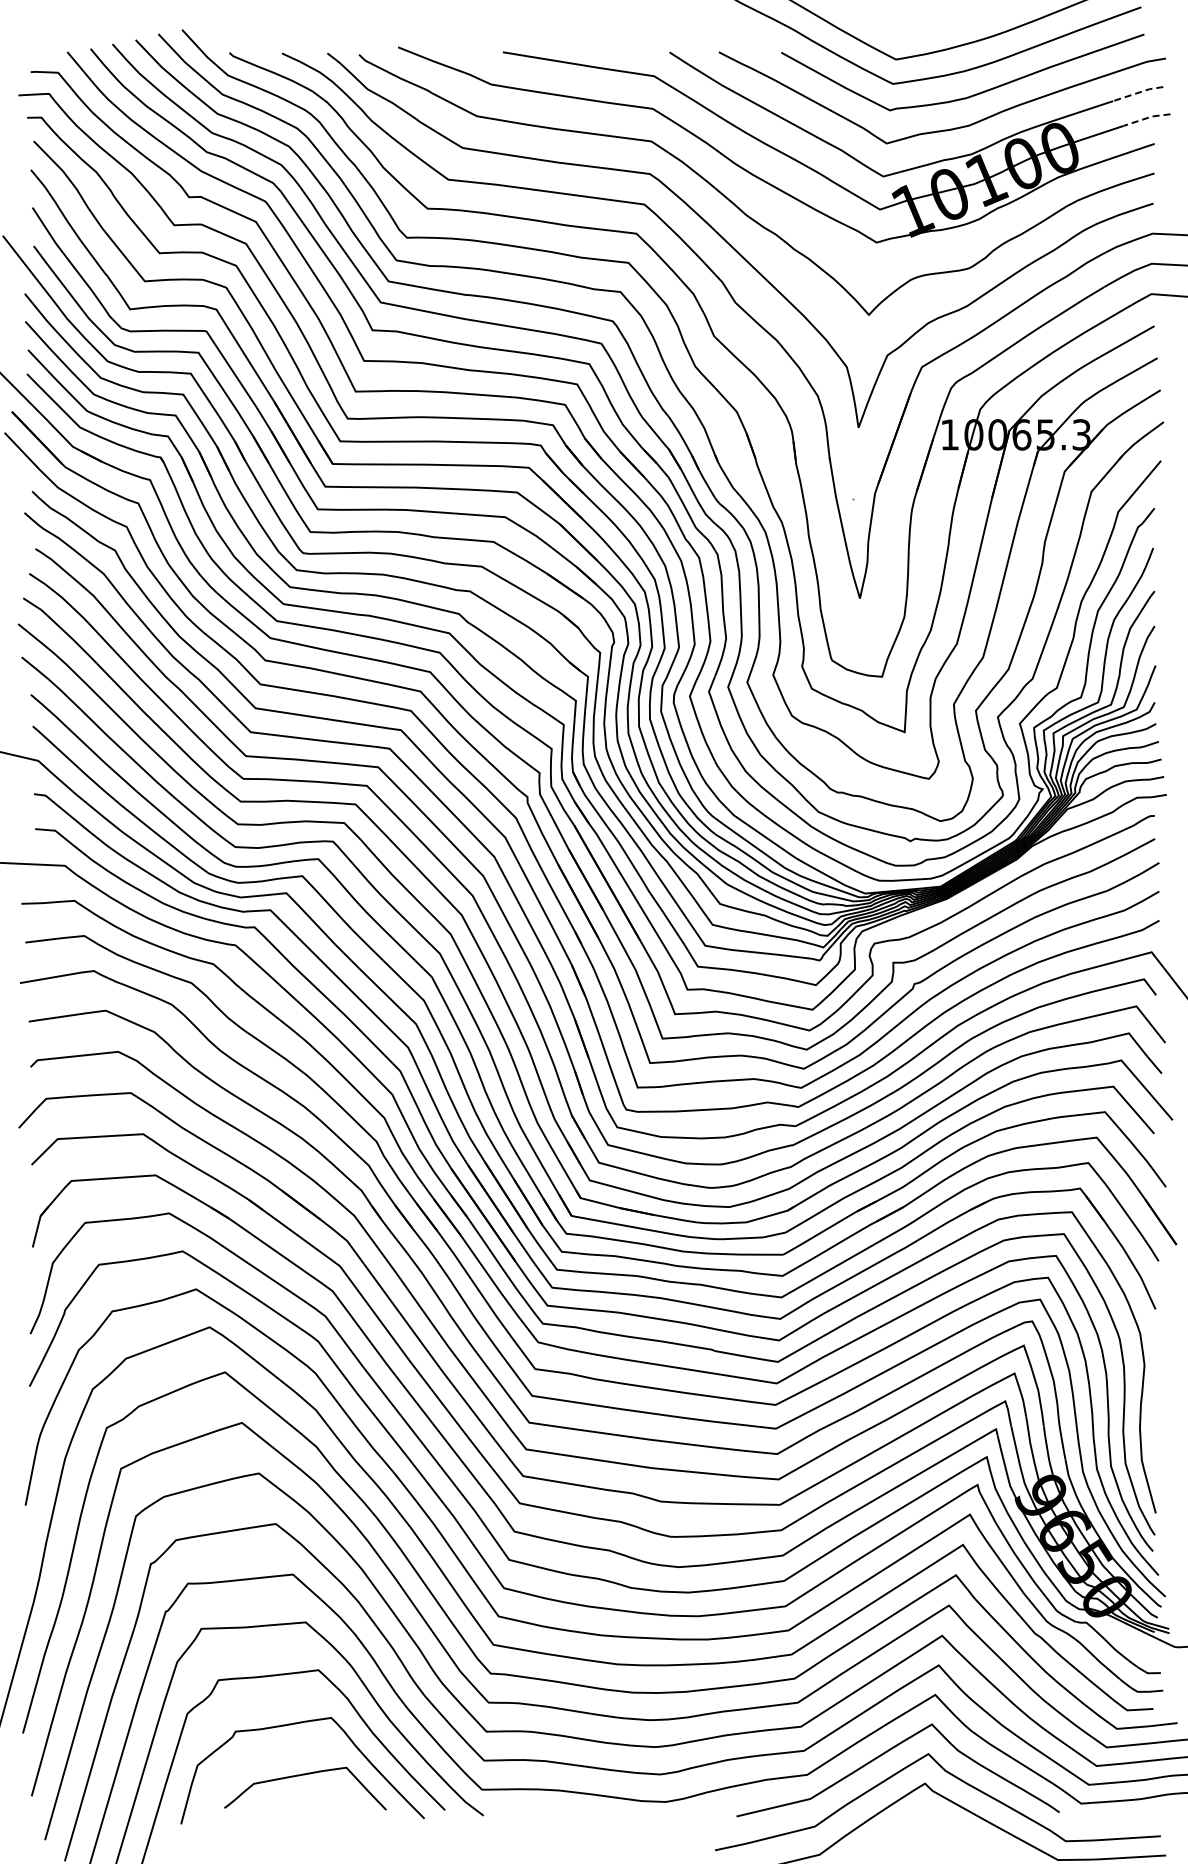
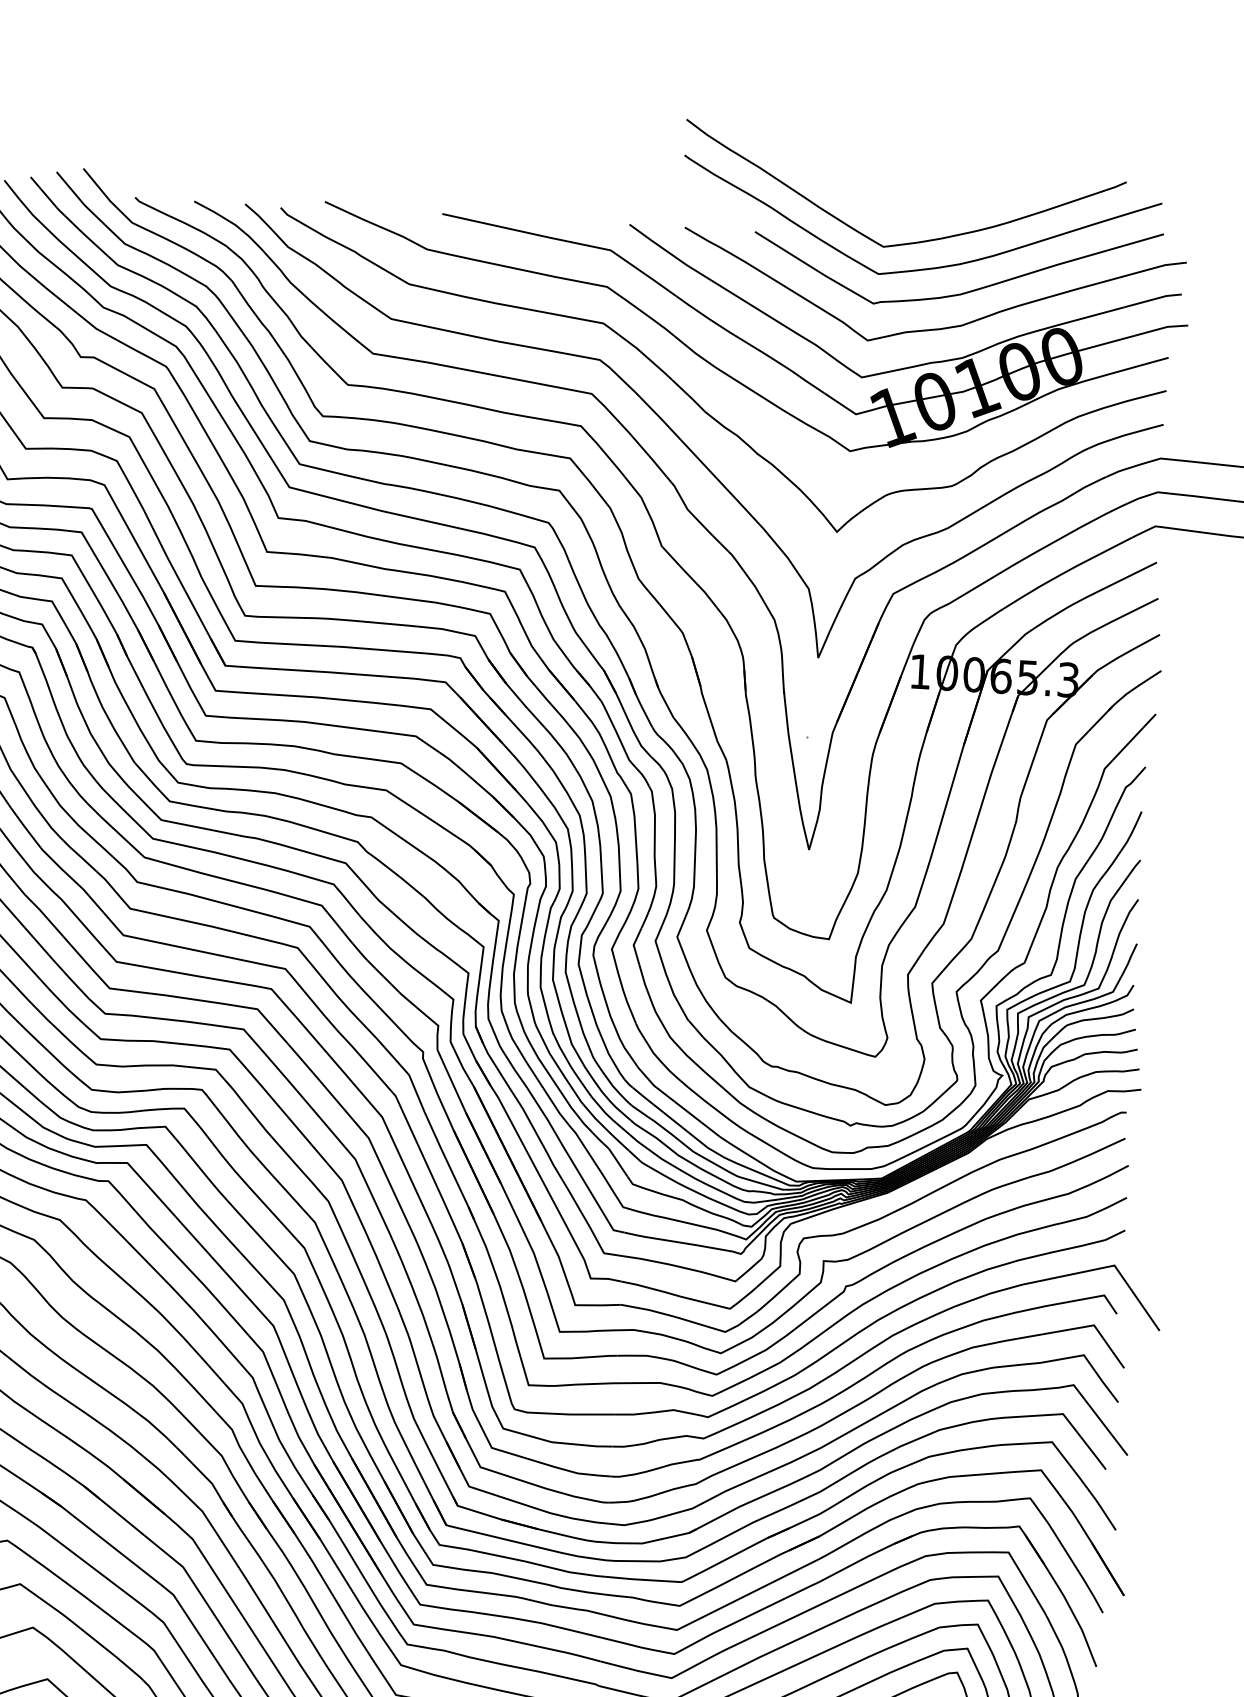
line: (1138, 92) -> (1153, 299), dashed -> solid
line: (1146, 118) -> (1161, 328), dashed -> solid

